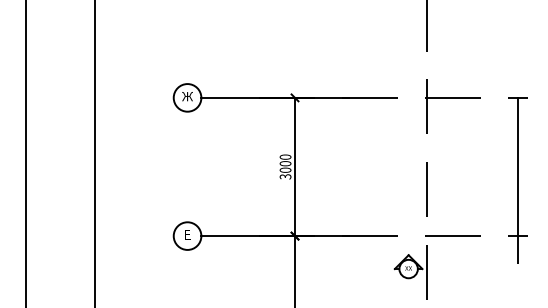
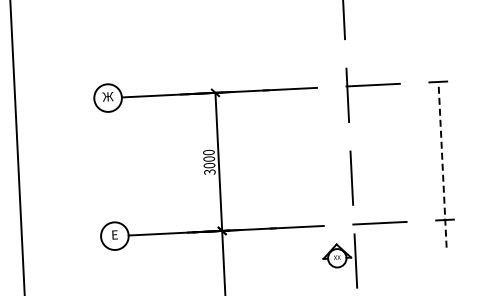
line: (518, 179) -> (442, 163), solid -> dashed

